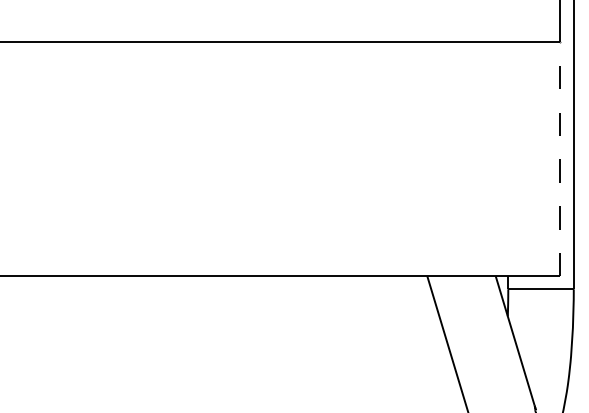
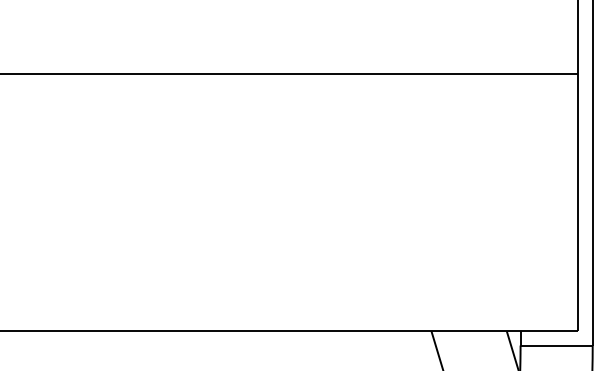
line: (560, 158) -> (578, 201), dashed -> solid

